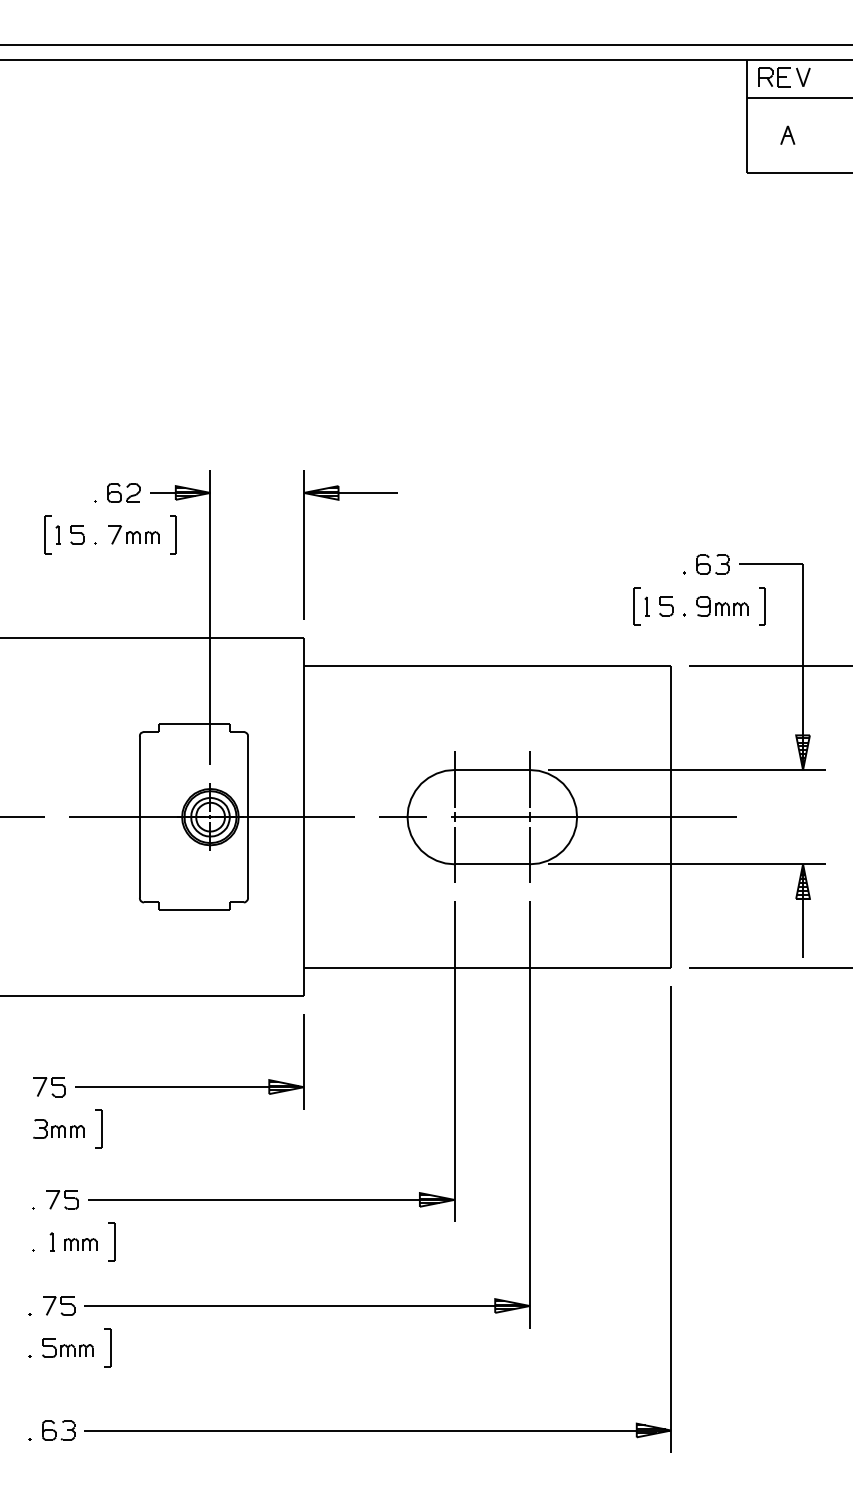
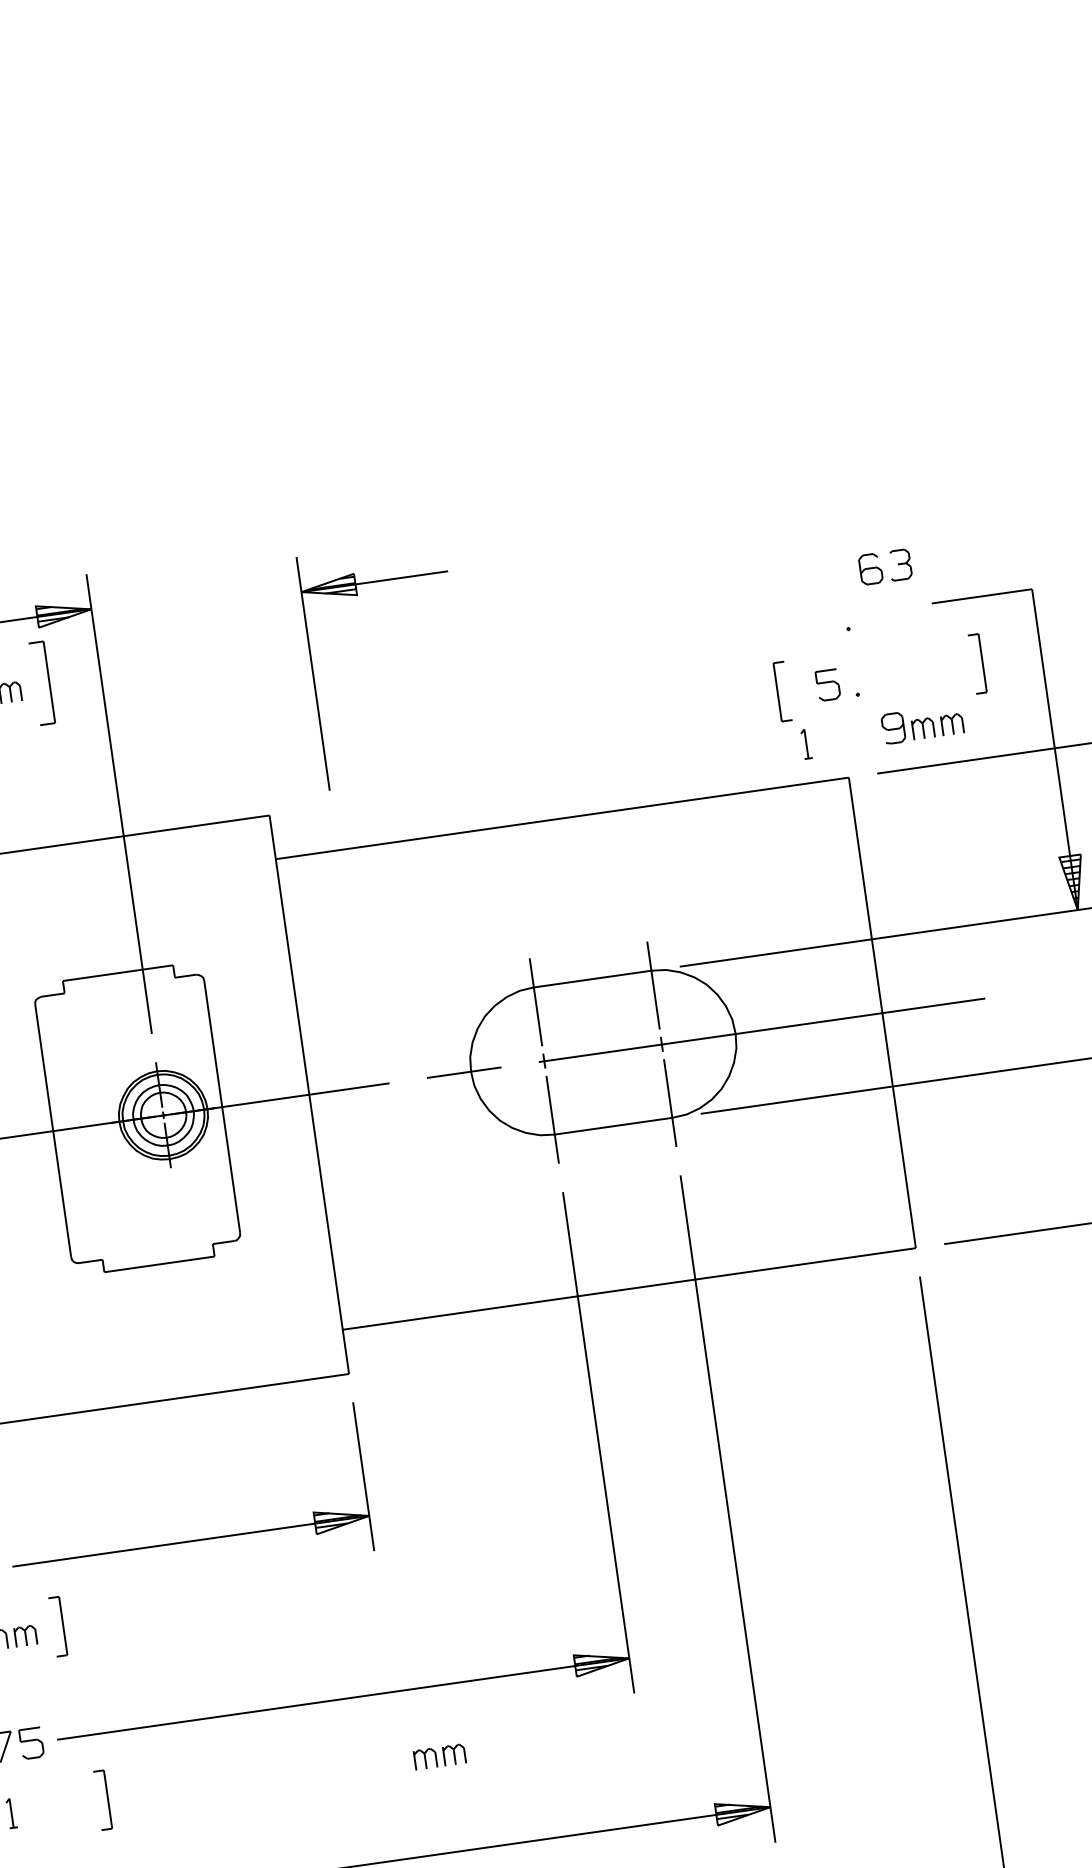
part: (339, 500) -> (358, 596), moved
part: (173, 534) -> (43, 682), size x1.4
part: (712, 564) -> (884, 567), moved
part: (646, 606) -> (804, 744), moved
part: (722, 606) -> (923, 724), moved
part: (80, 1244) -> (439, 1756), moved

